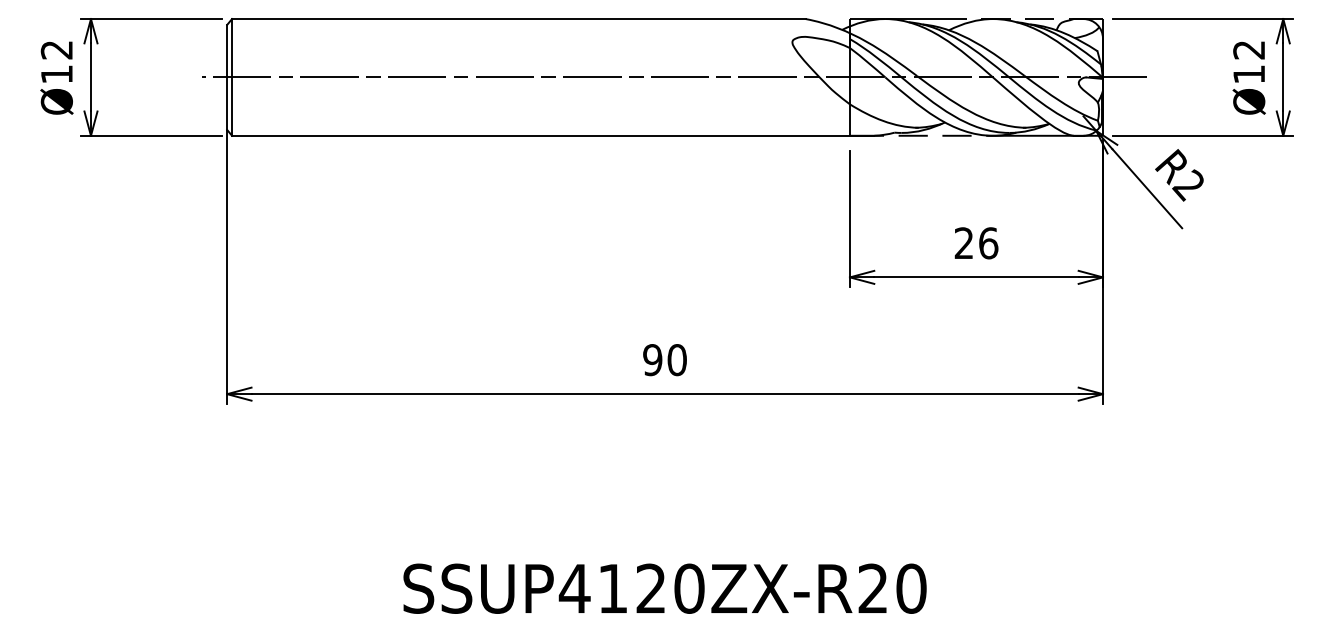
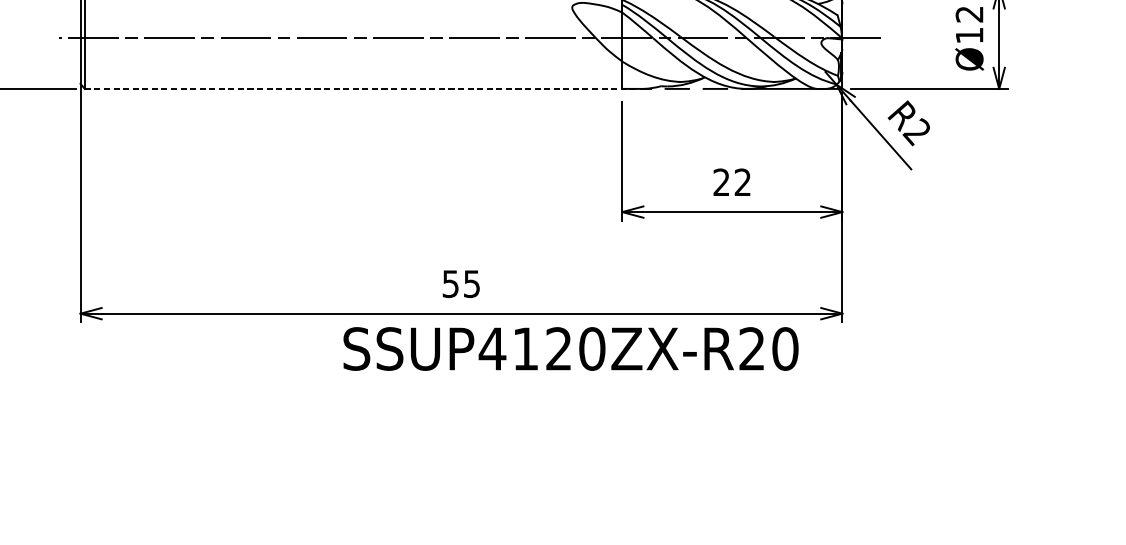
line: (553, 135) -> (364, 88), solid -> dashed
text: (988, 243) -> (742, 182), 26 -> 22
text: (664, 360) -> (460, 284), 90 -> 55
text: (664, 588) -> (570, 348), moved

